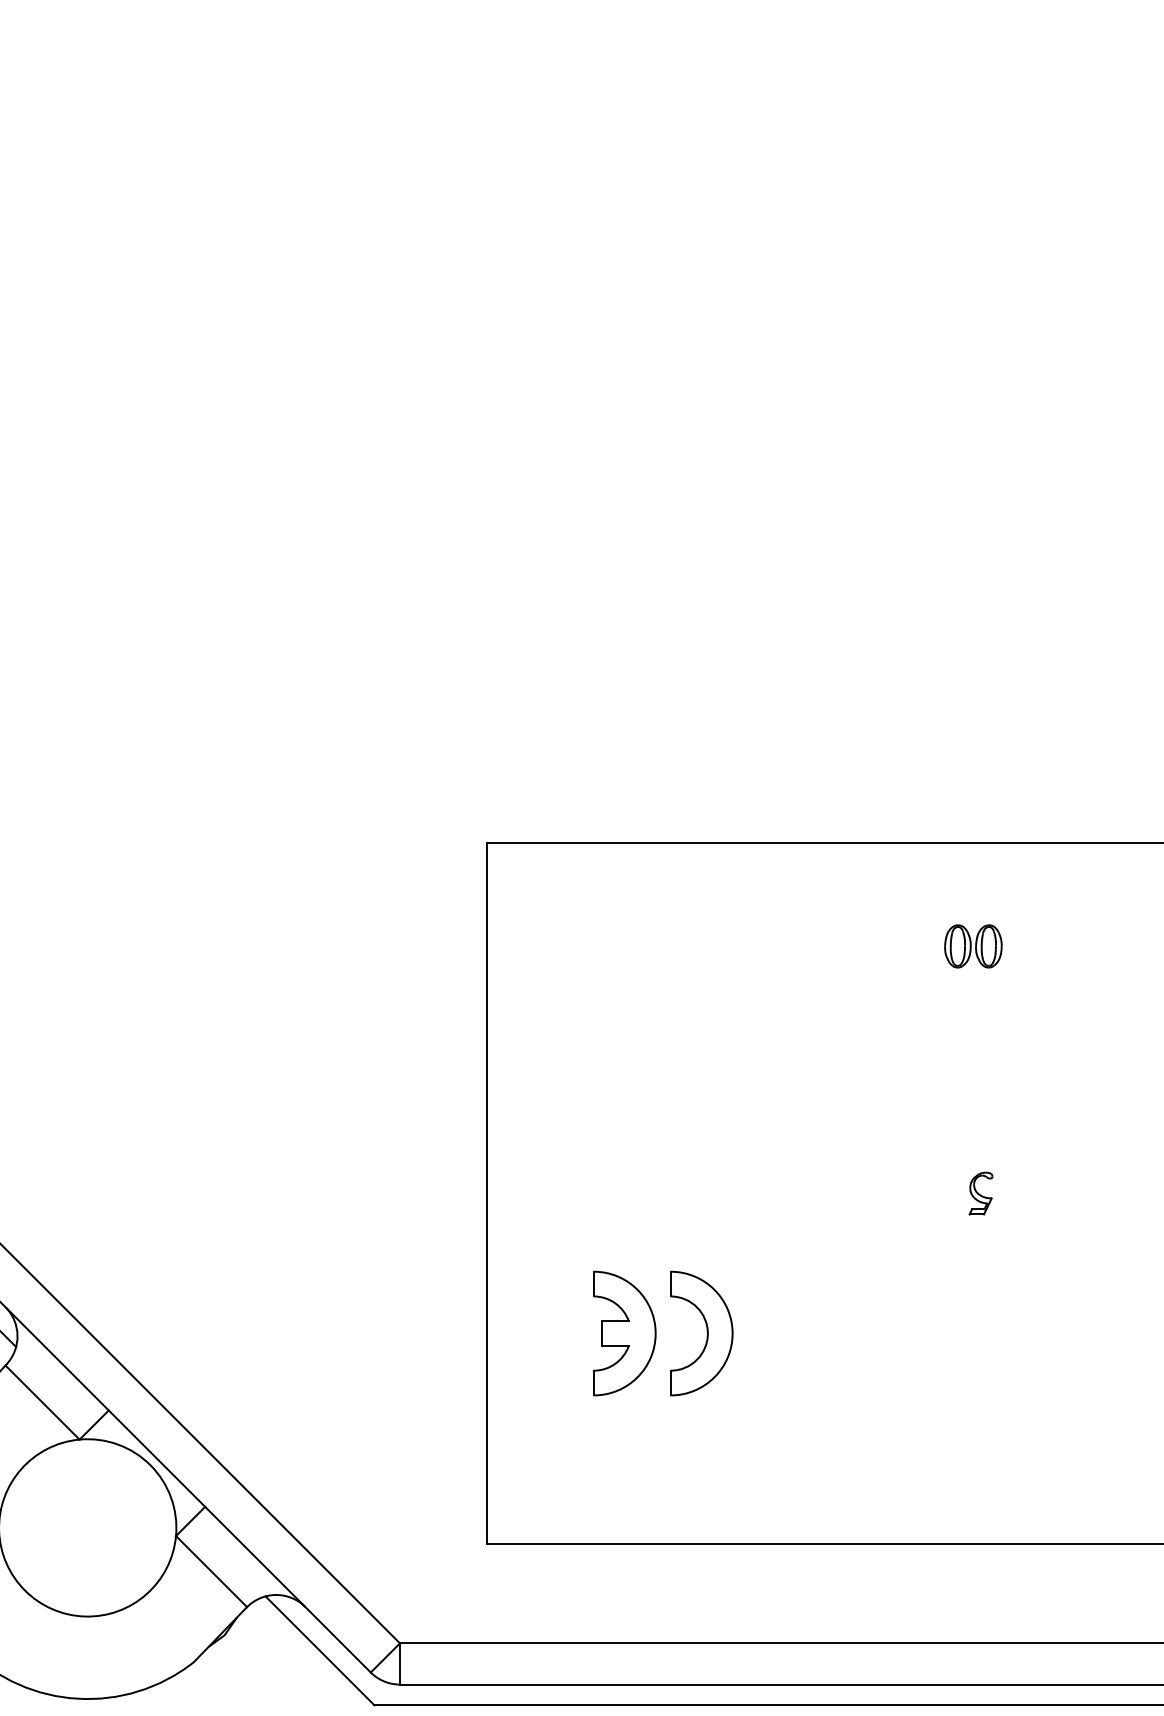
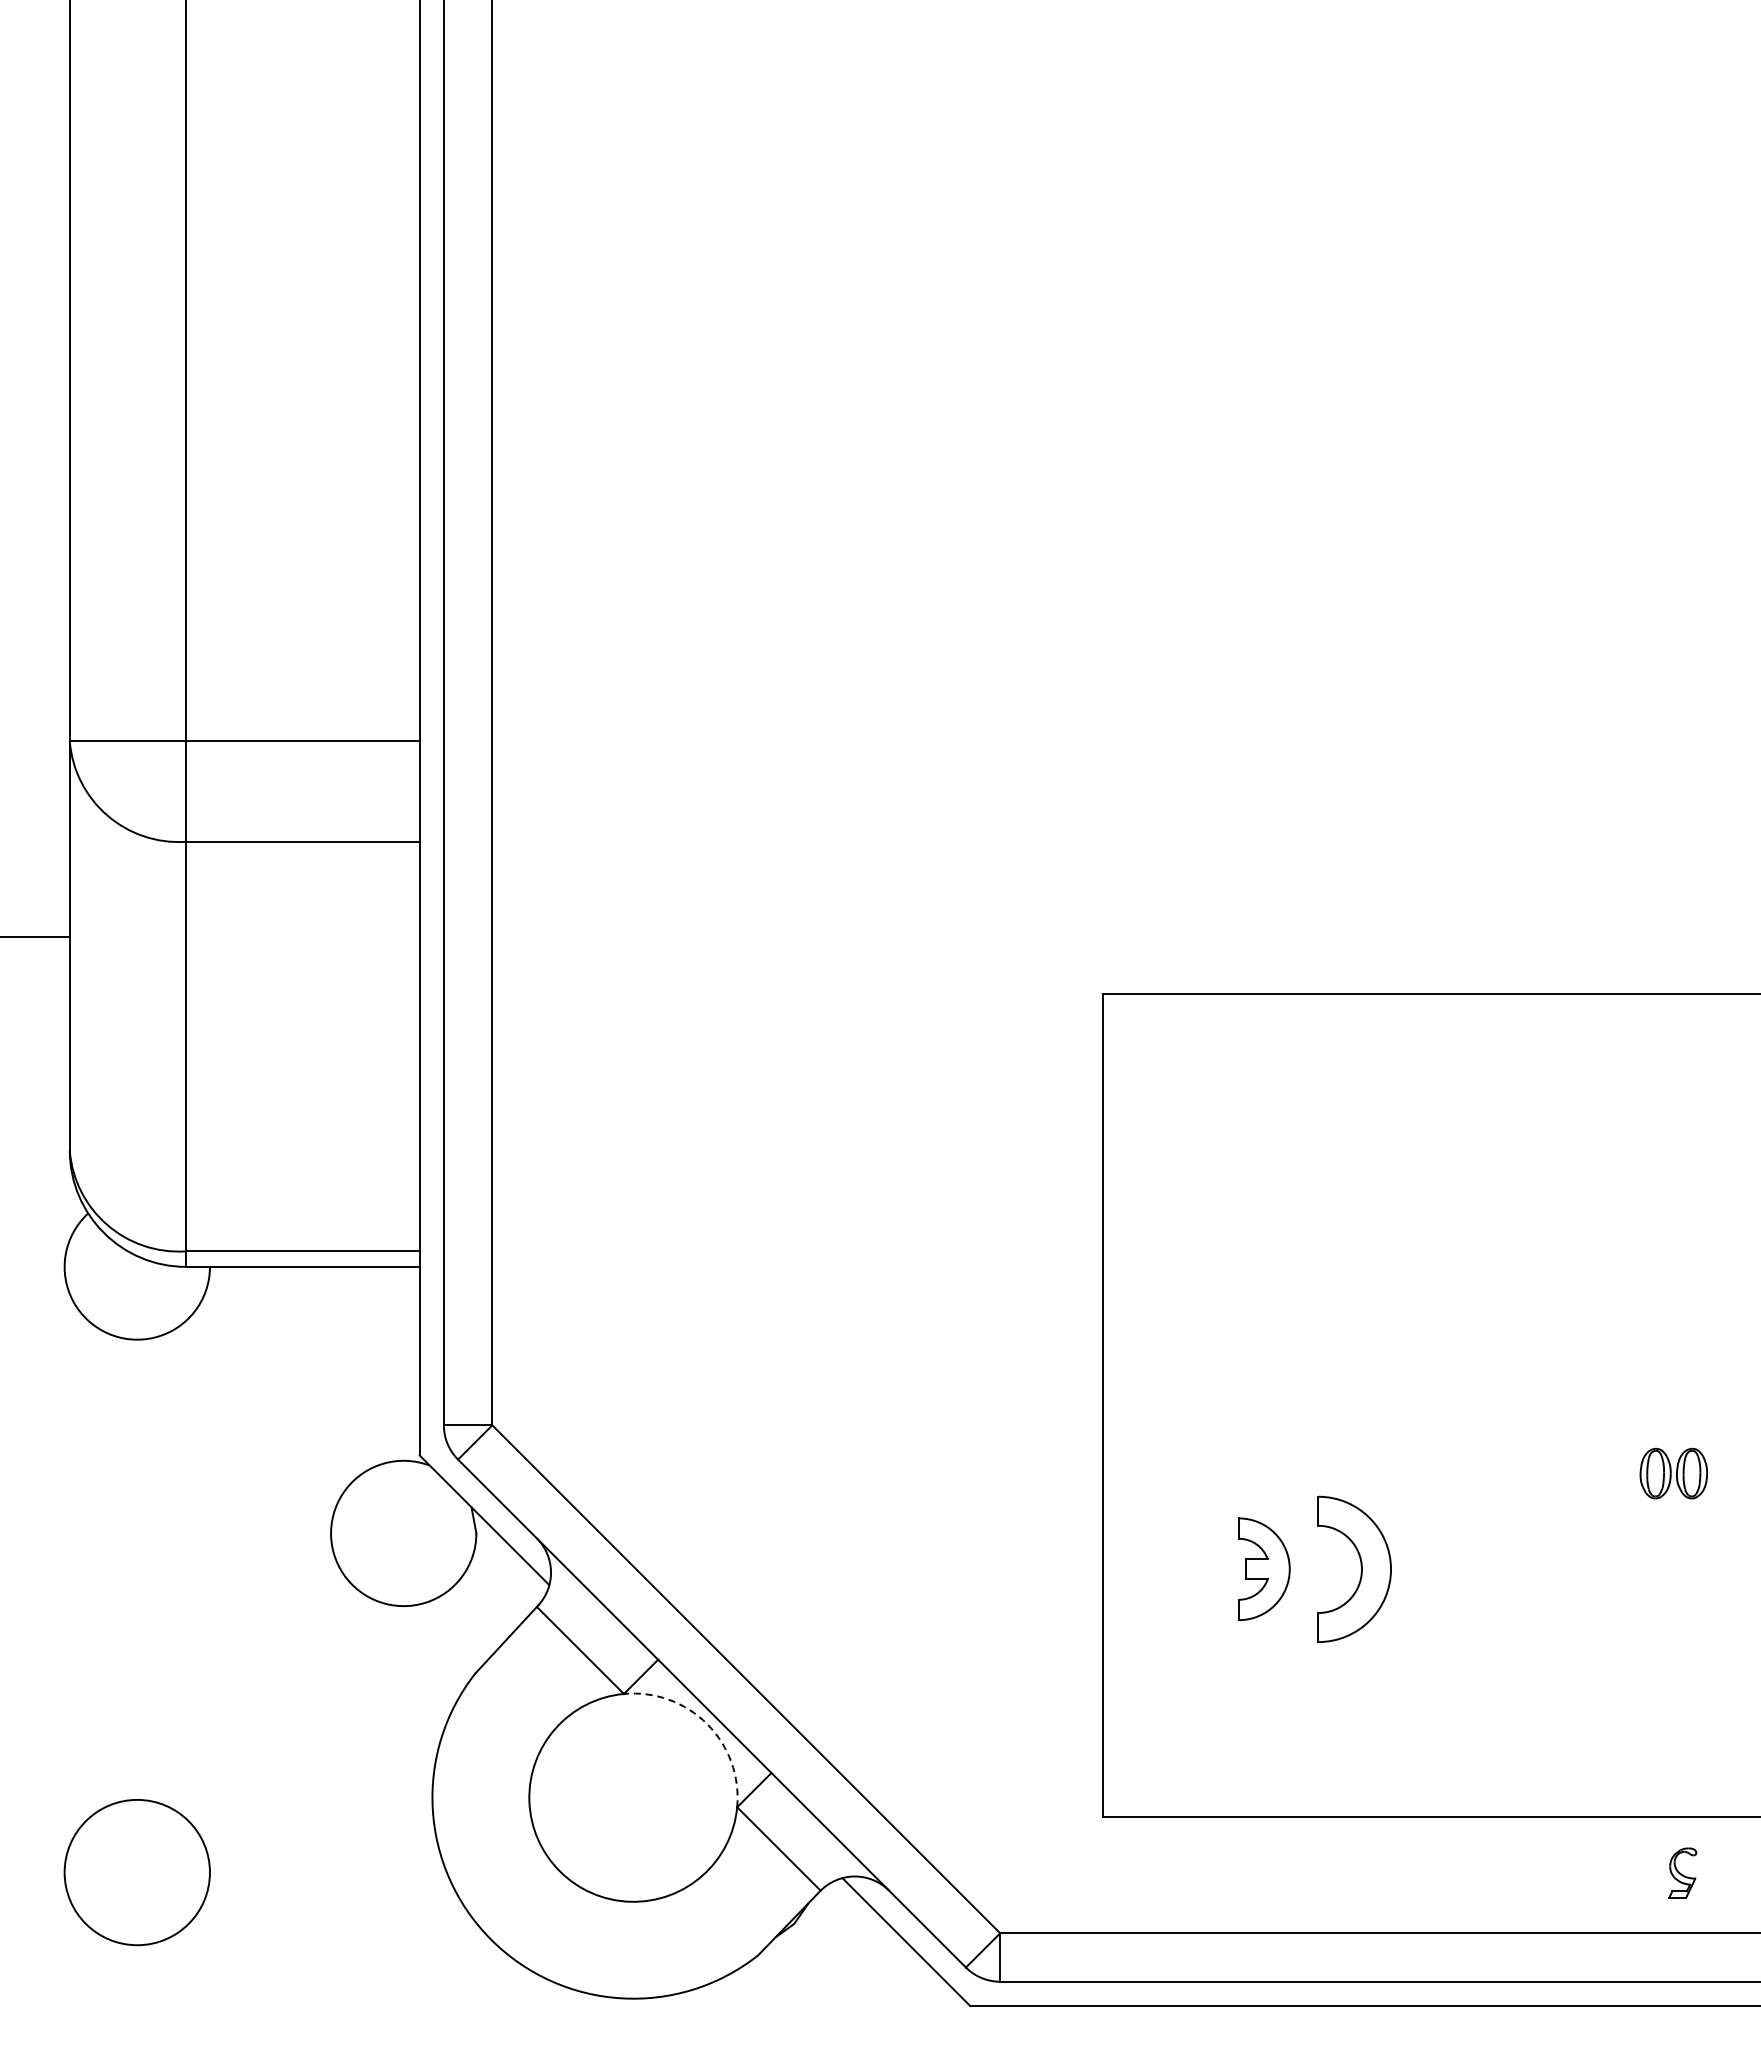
part: (973, 946) -> (1673, 1473), moved
part: (980, 1193) -> (1682, 1872), moved
part: (624, 1332) -> (1264, 1568), size x0.7
arc: (150, 1465) -> (707, 1724), solid -> dashed

